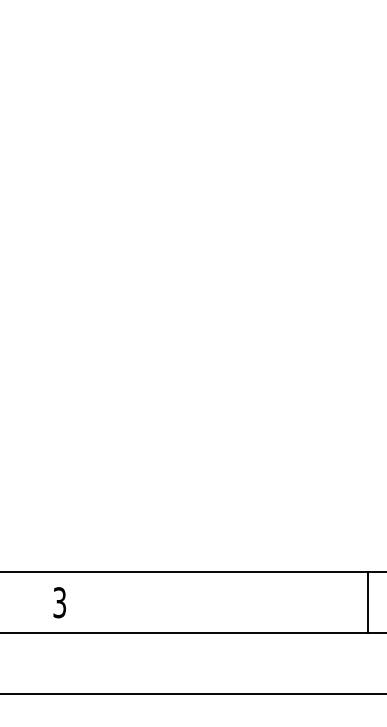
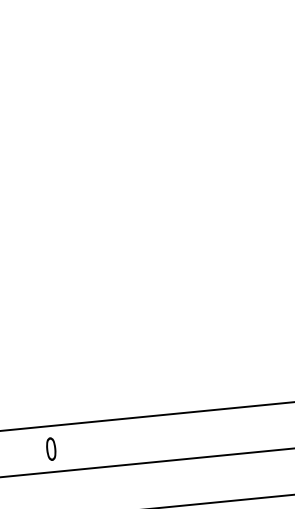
text: (59, 602) -> (50, 448), 3 -> 0
line: (367, 602) -> (284, 426), removed

